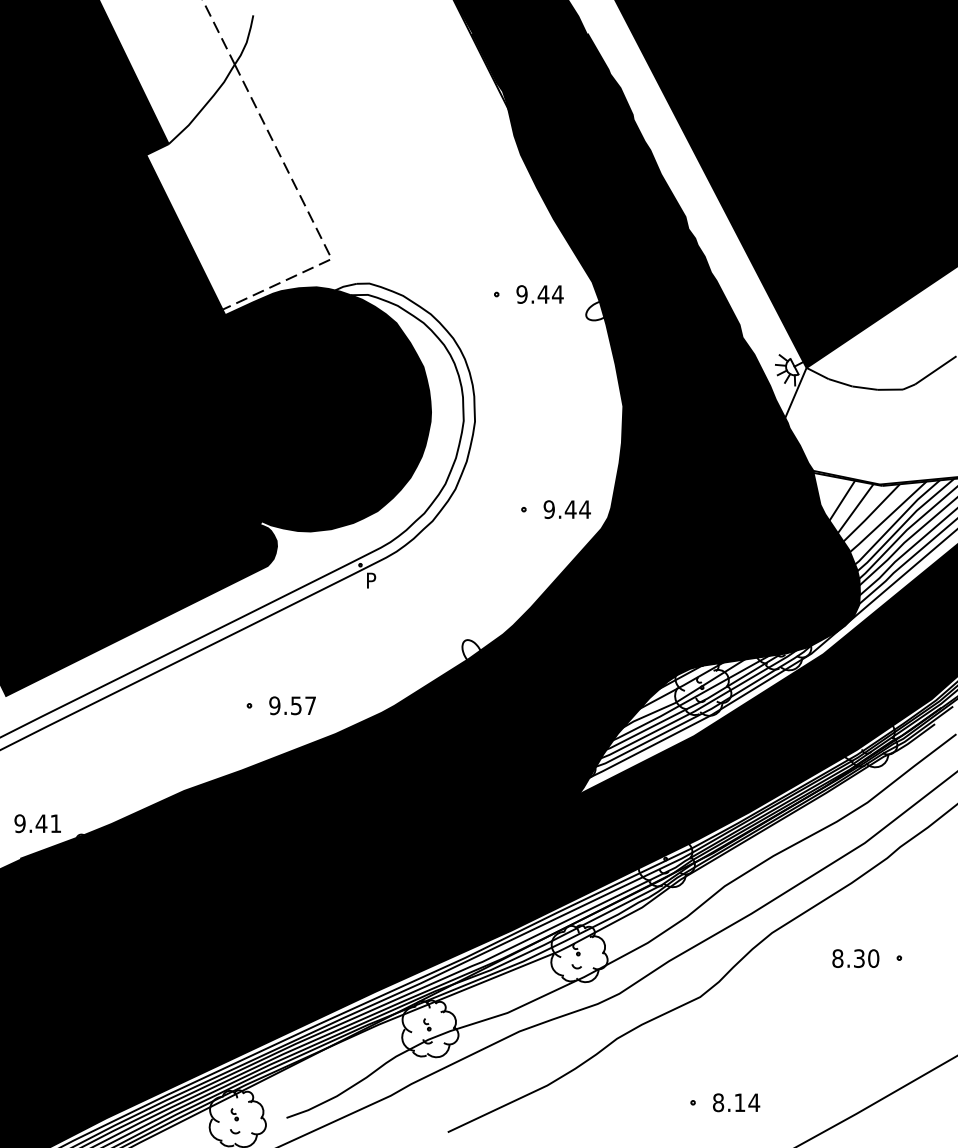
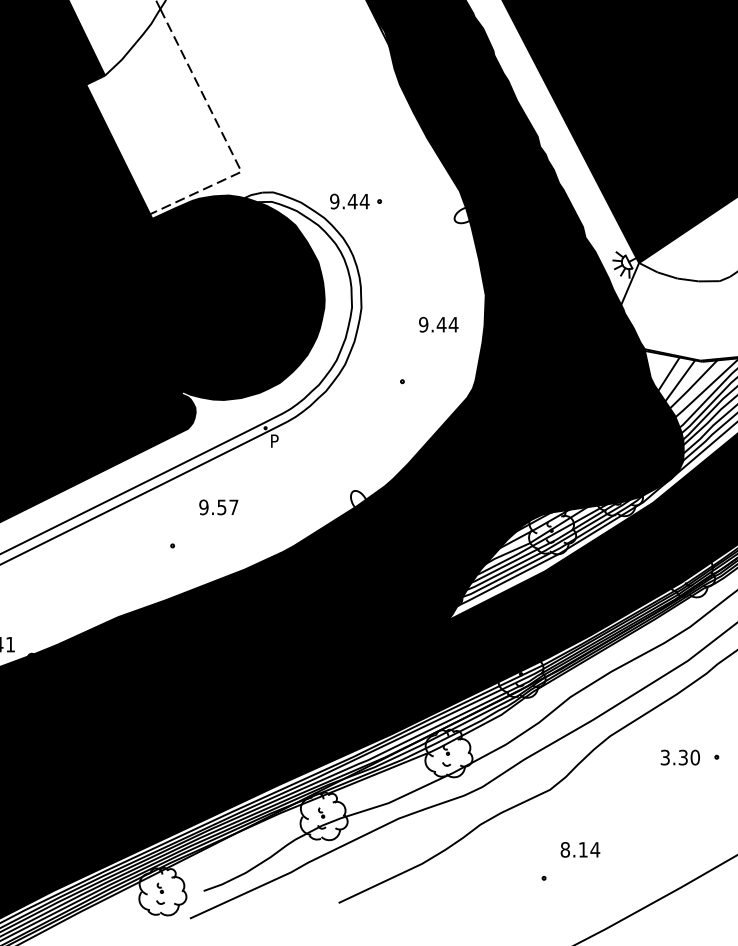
text: (539, 294) -> (349, 201), moved
text: (566, 509) -> (438, 324), moved
text: (292, 705) -> (218, 507), moved
text: (837, 958) -> (664, 757), 8.30 -> 3.30
text: (736, 1102) -> (580, 849), moved

